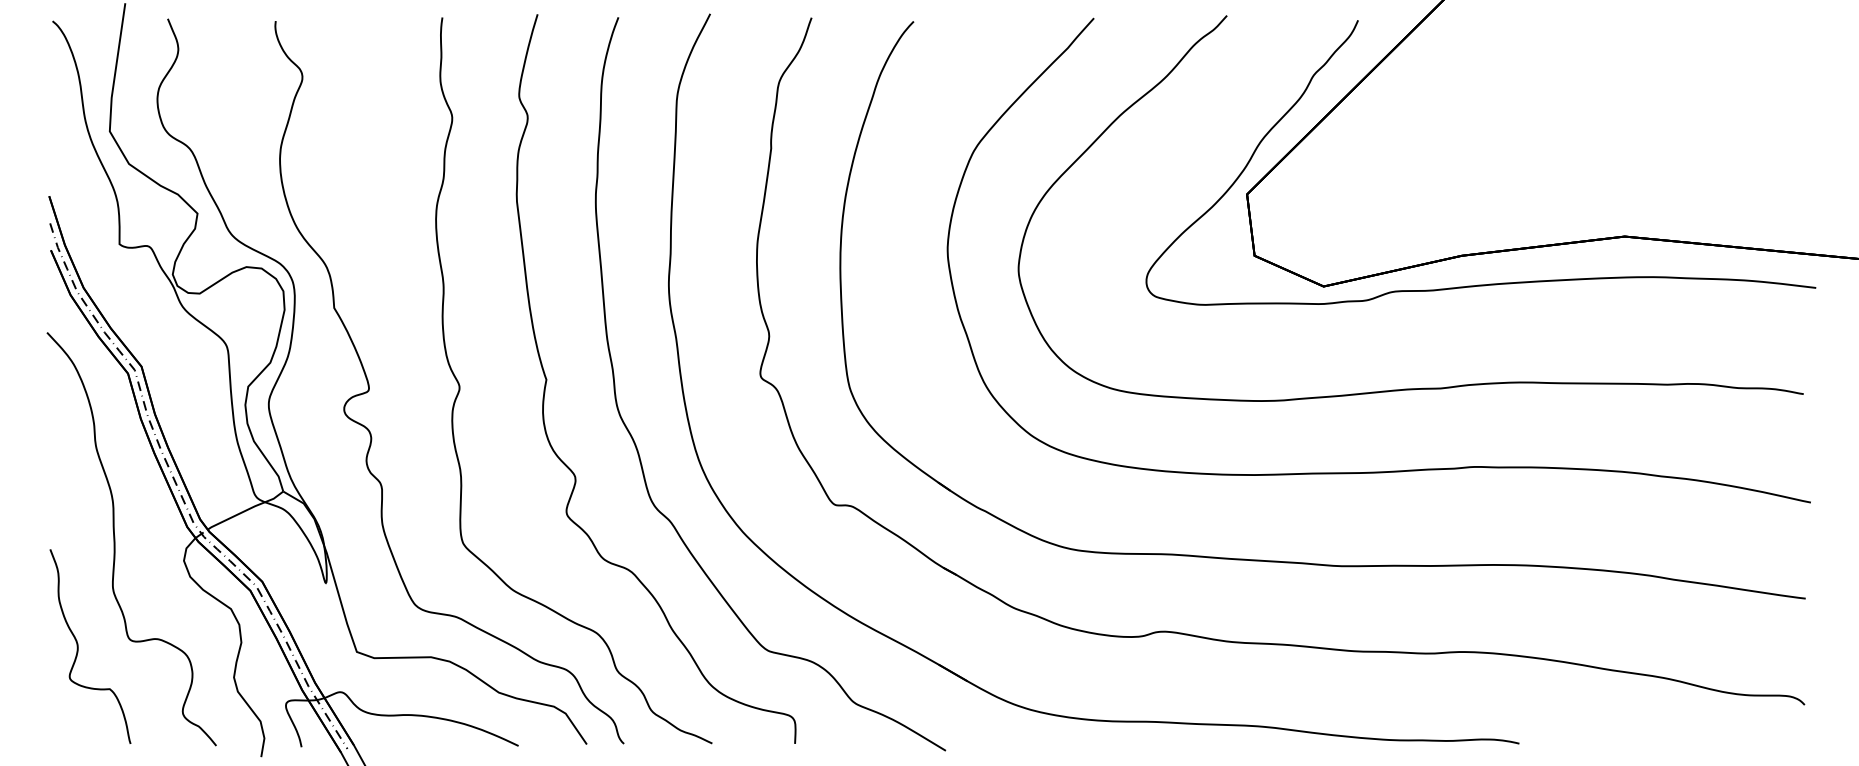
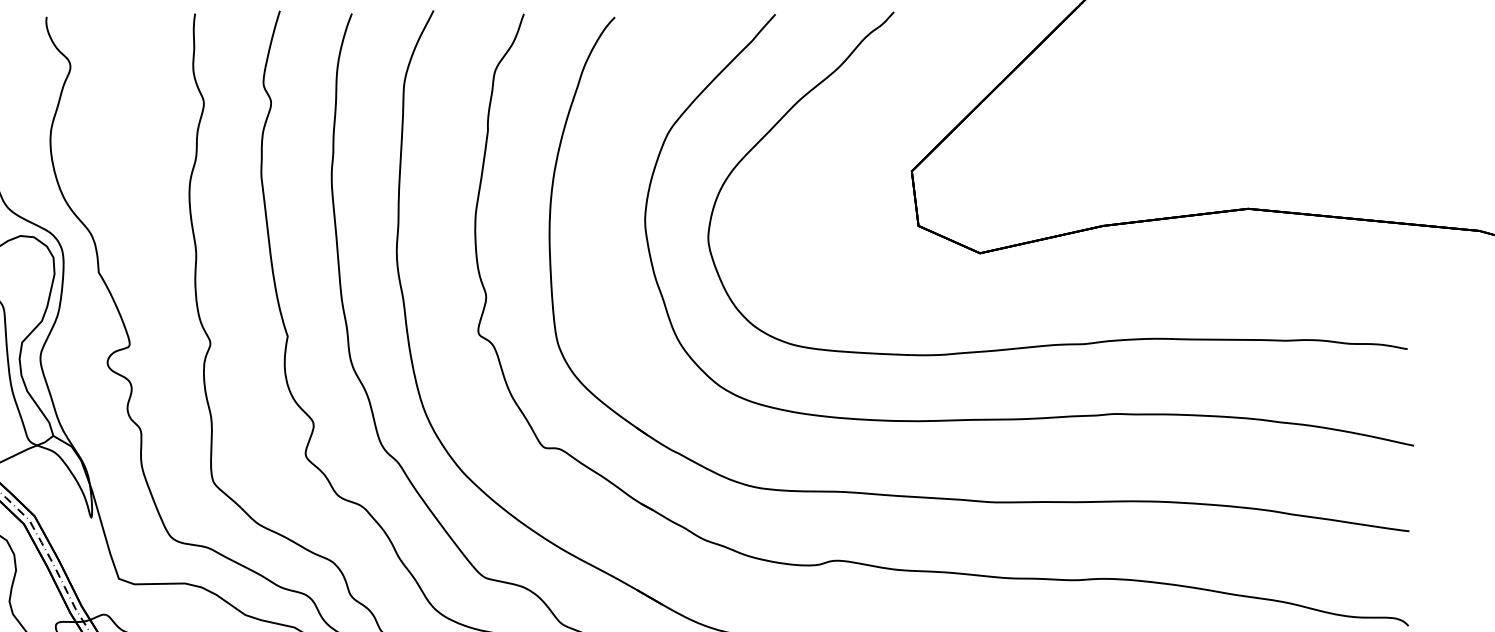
curve: (1489, 283) -> (1127, 250), removed

